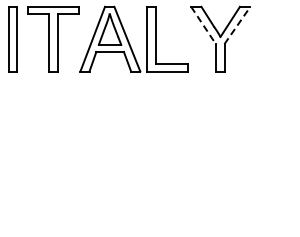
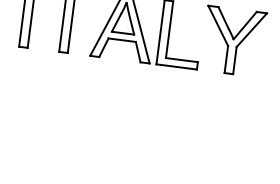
line: (203, 25) -> (218, 25), dashed -> solid
line: (237, 25) -> (251, 30), dashed -> solid

